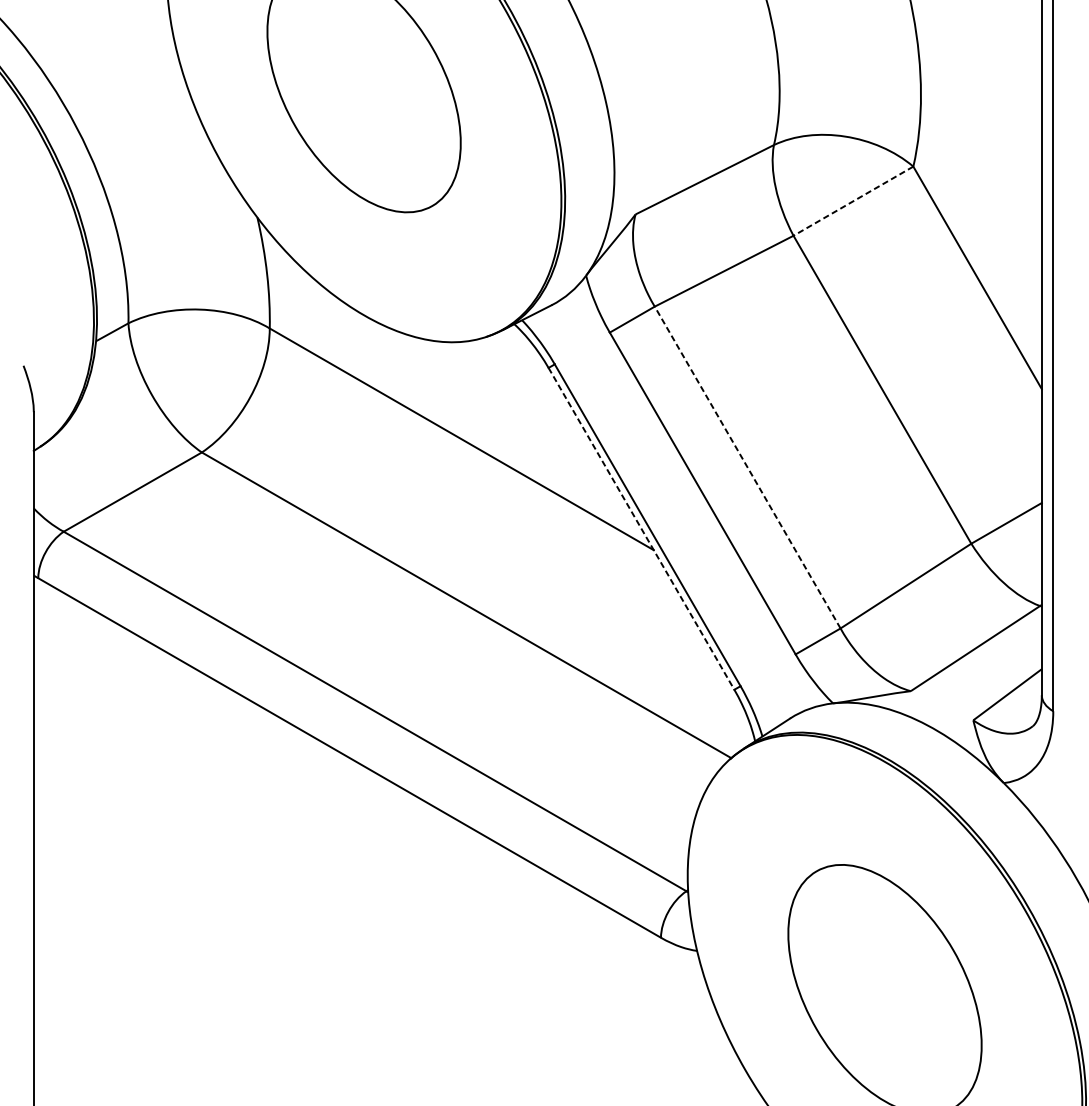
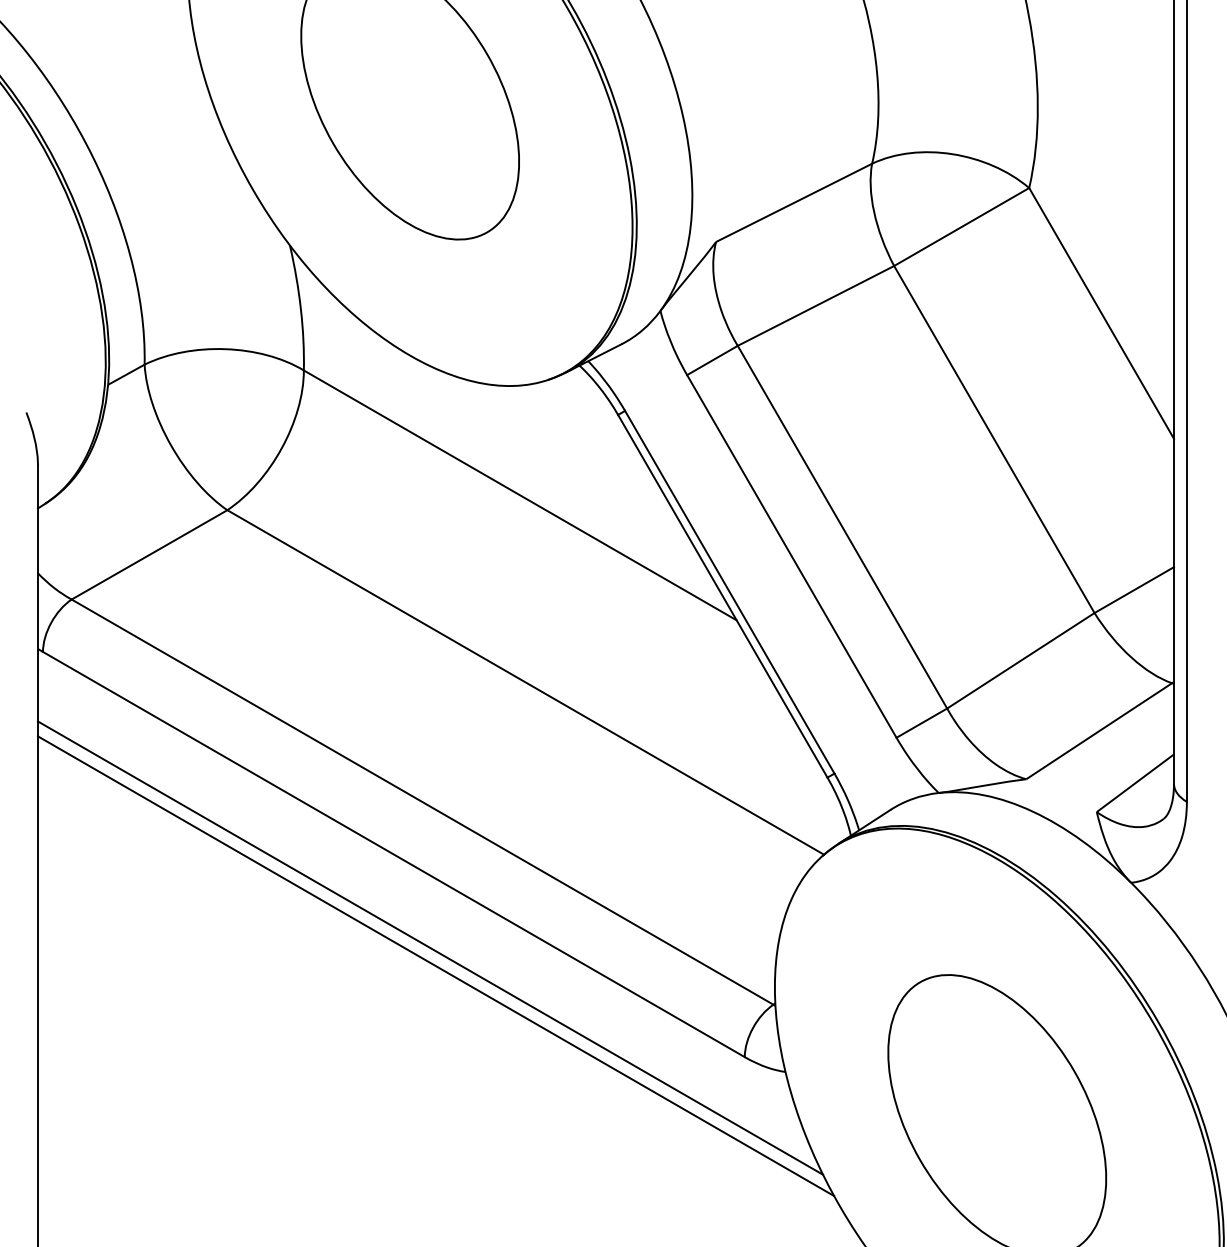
line: (853, 201) -> (961, 227), dashed -> solid
line: (747, 466) -> (842, 526), dashed -> solid
line: (642, 529) -> (723, 596), dashed -> solid
line: (382, 840) -> (430, 947), added
line: (386, 857) -> (435, 966), added

